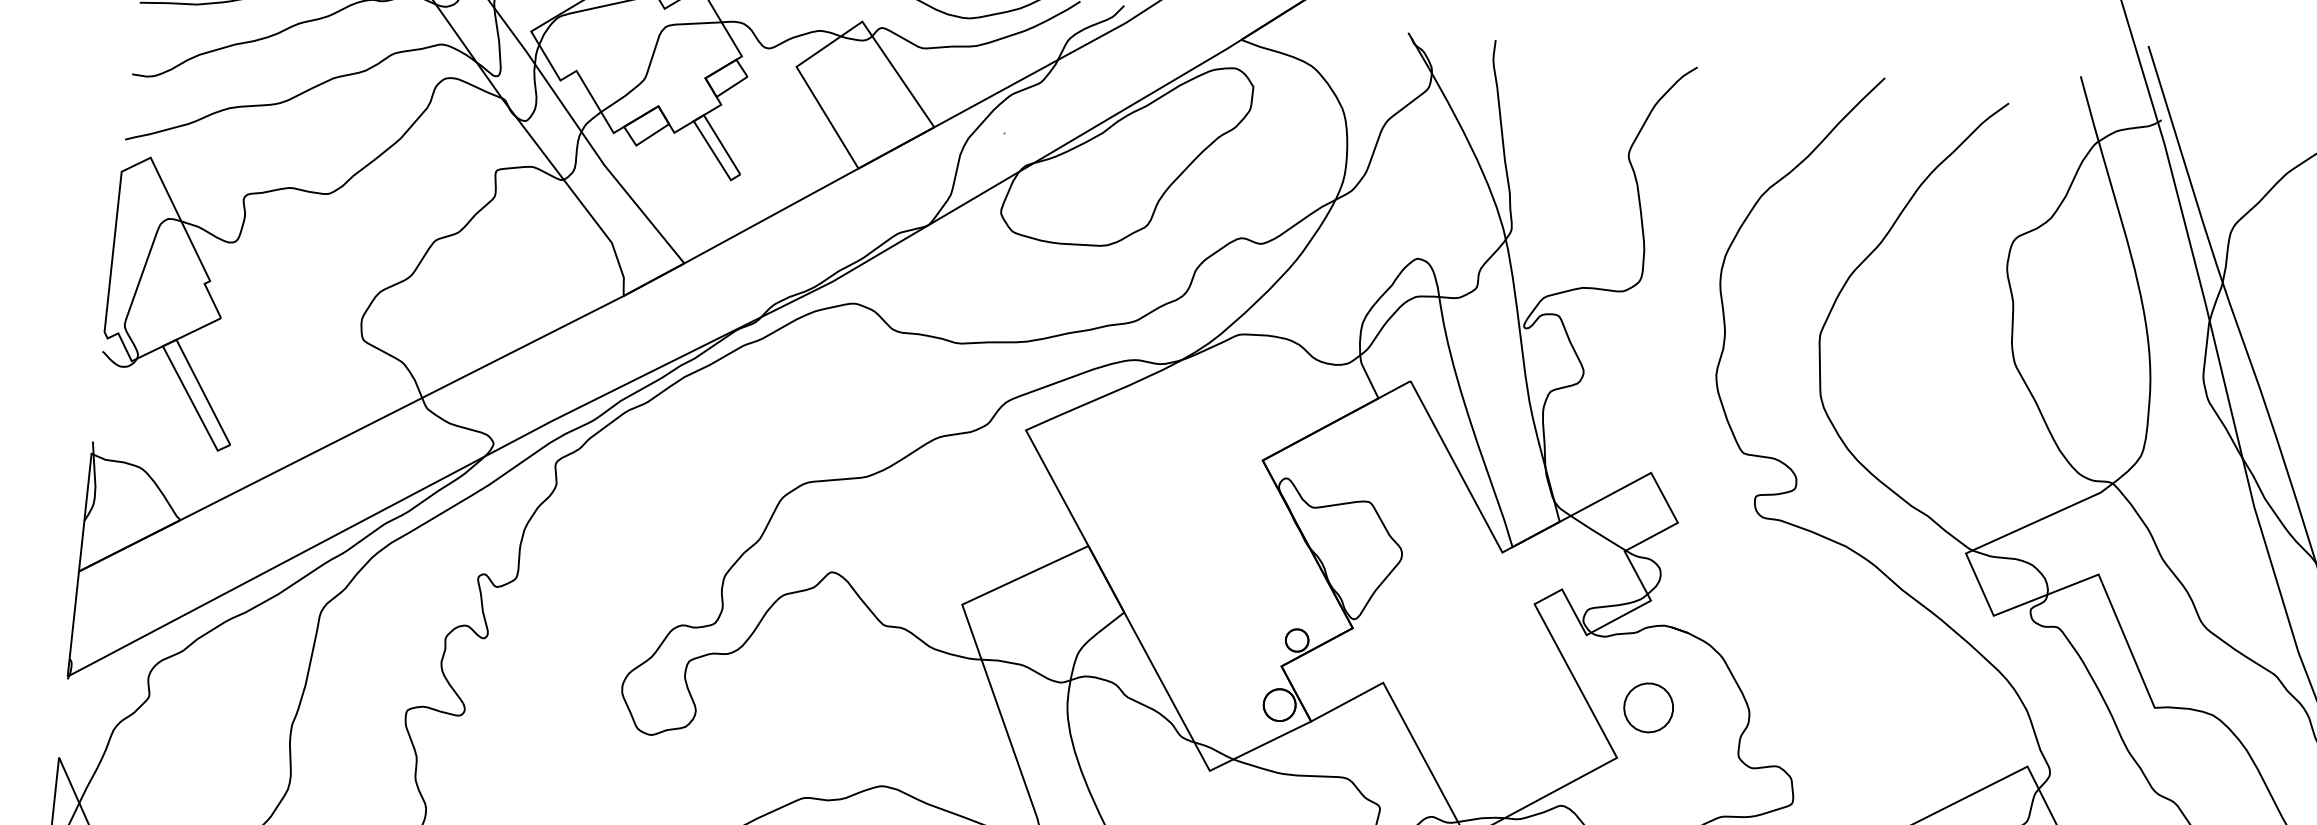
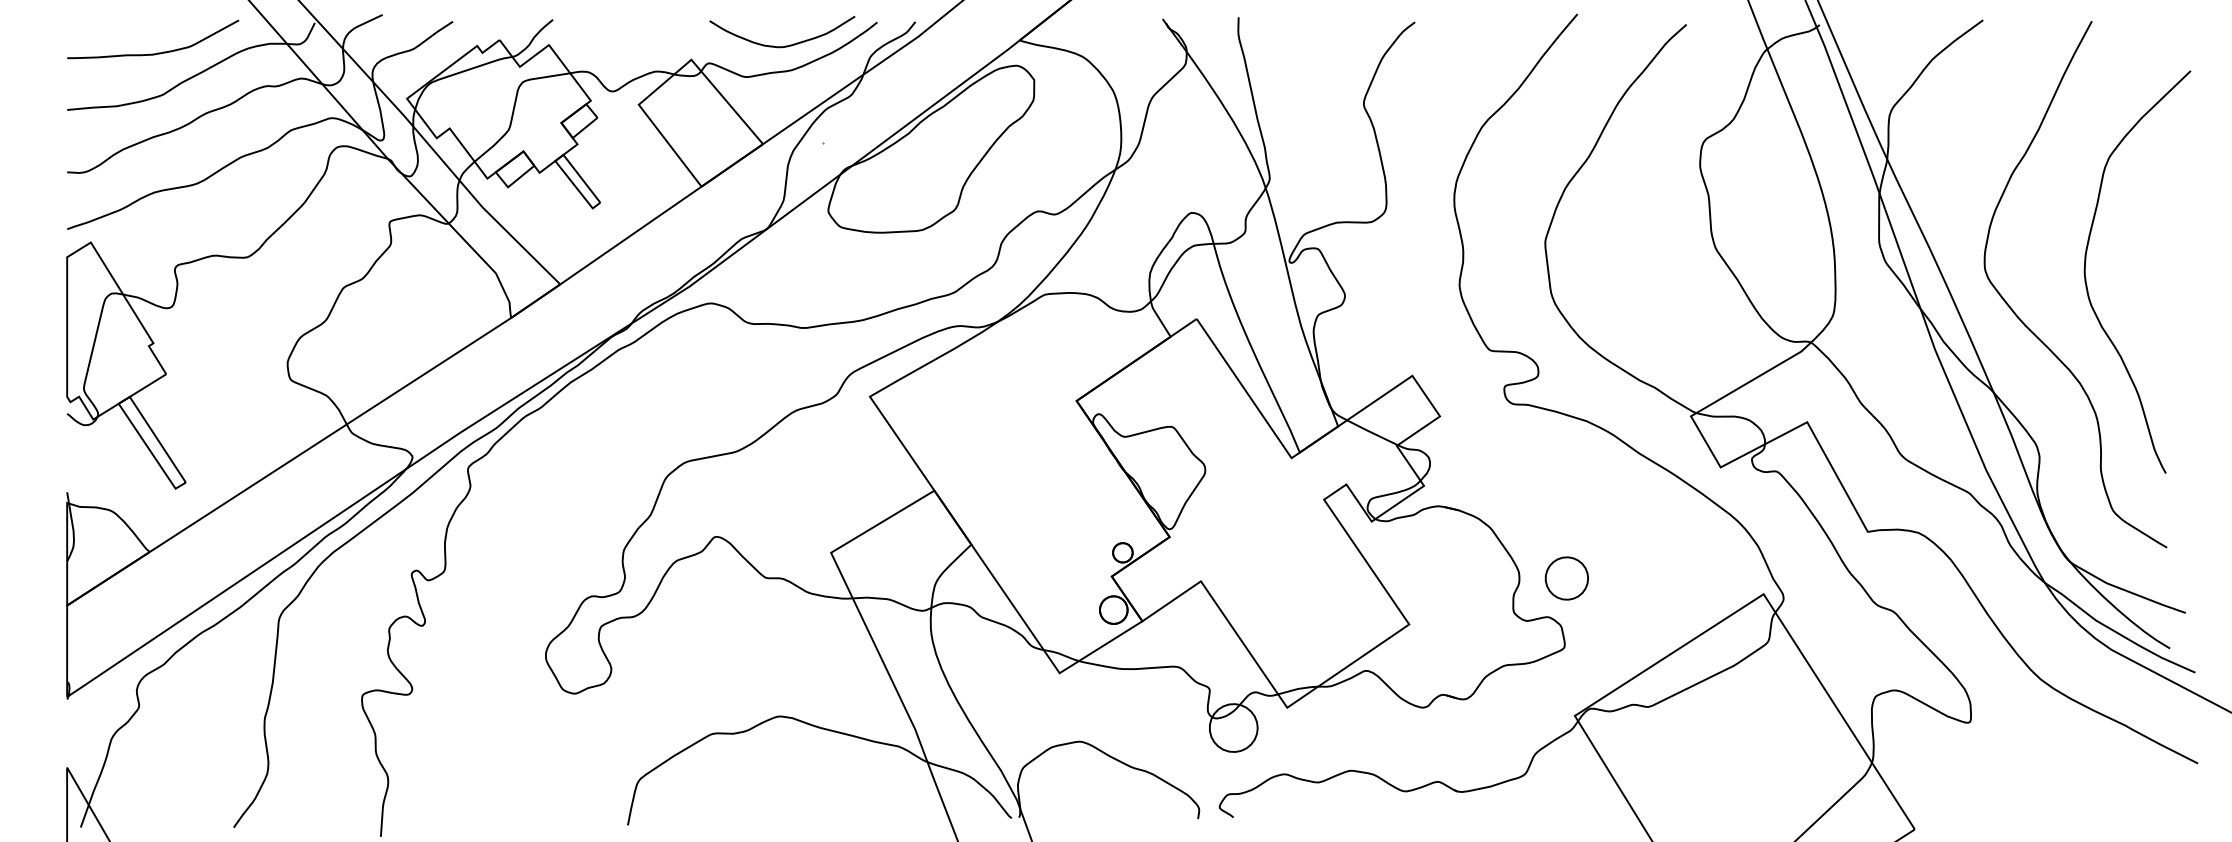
part: (1648, 707) -> (1566, 578), moved

